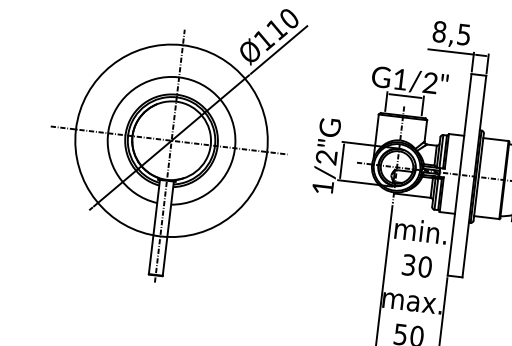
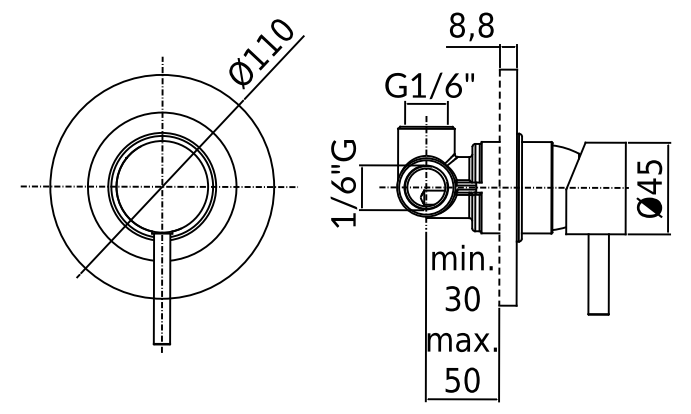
text: (463, 34) -> (485, 24), 8,5 -> 8,8
text: (430, 83) -> (453, 85), G1/2" -> G1/6"
text: (326, 157) -> (343, 185), 1/2"G -> 1/6"G
line: (459, 175) -> (499, 188), solid -> dashed

